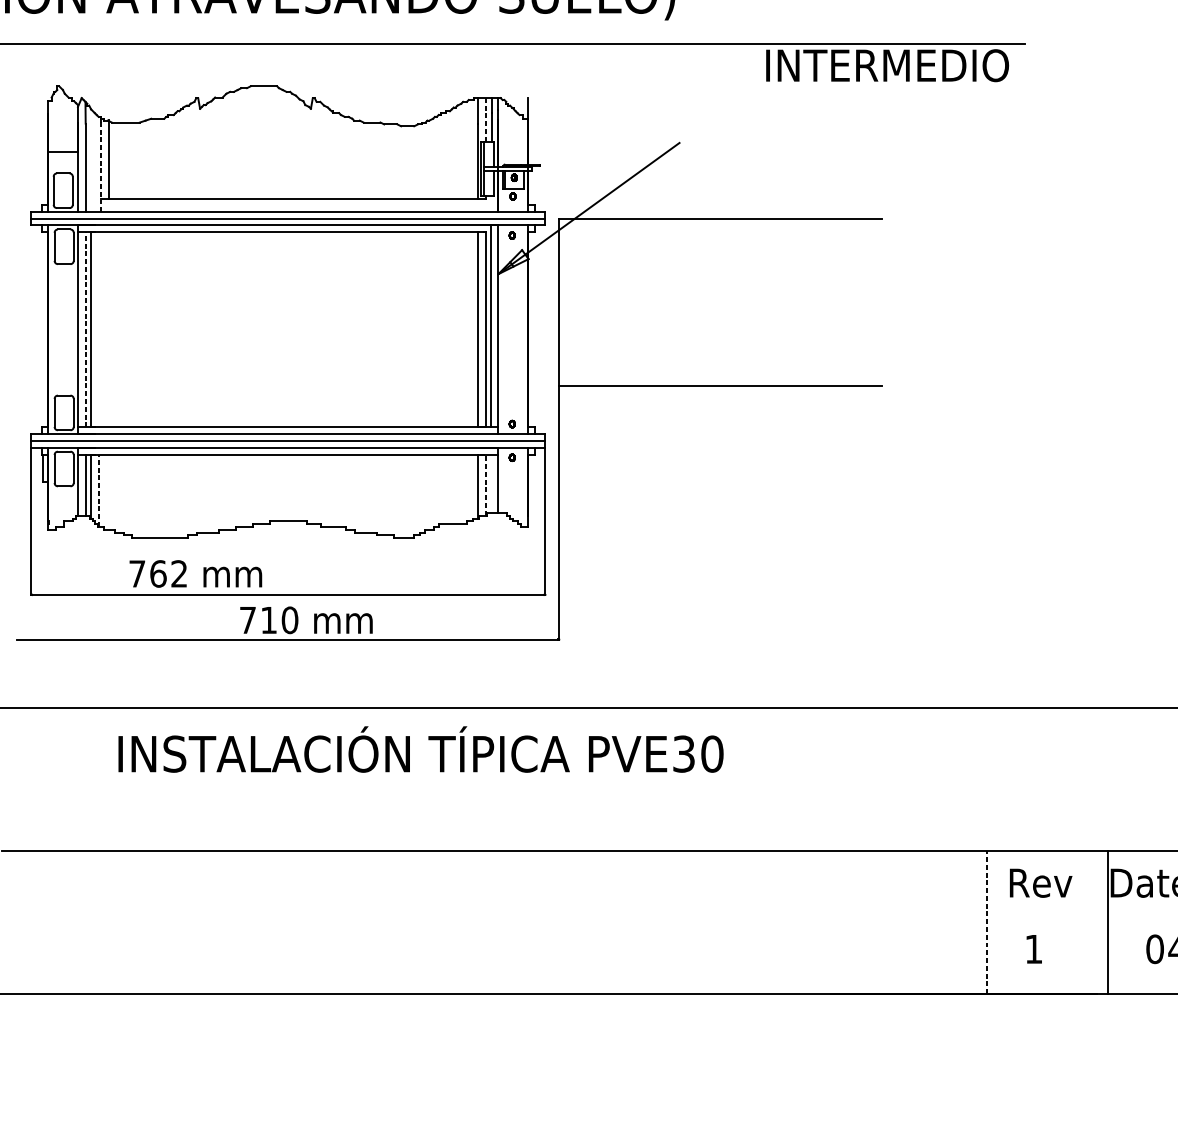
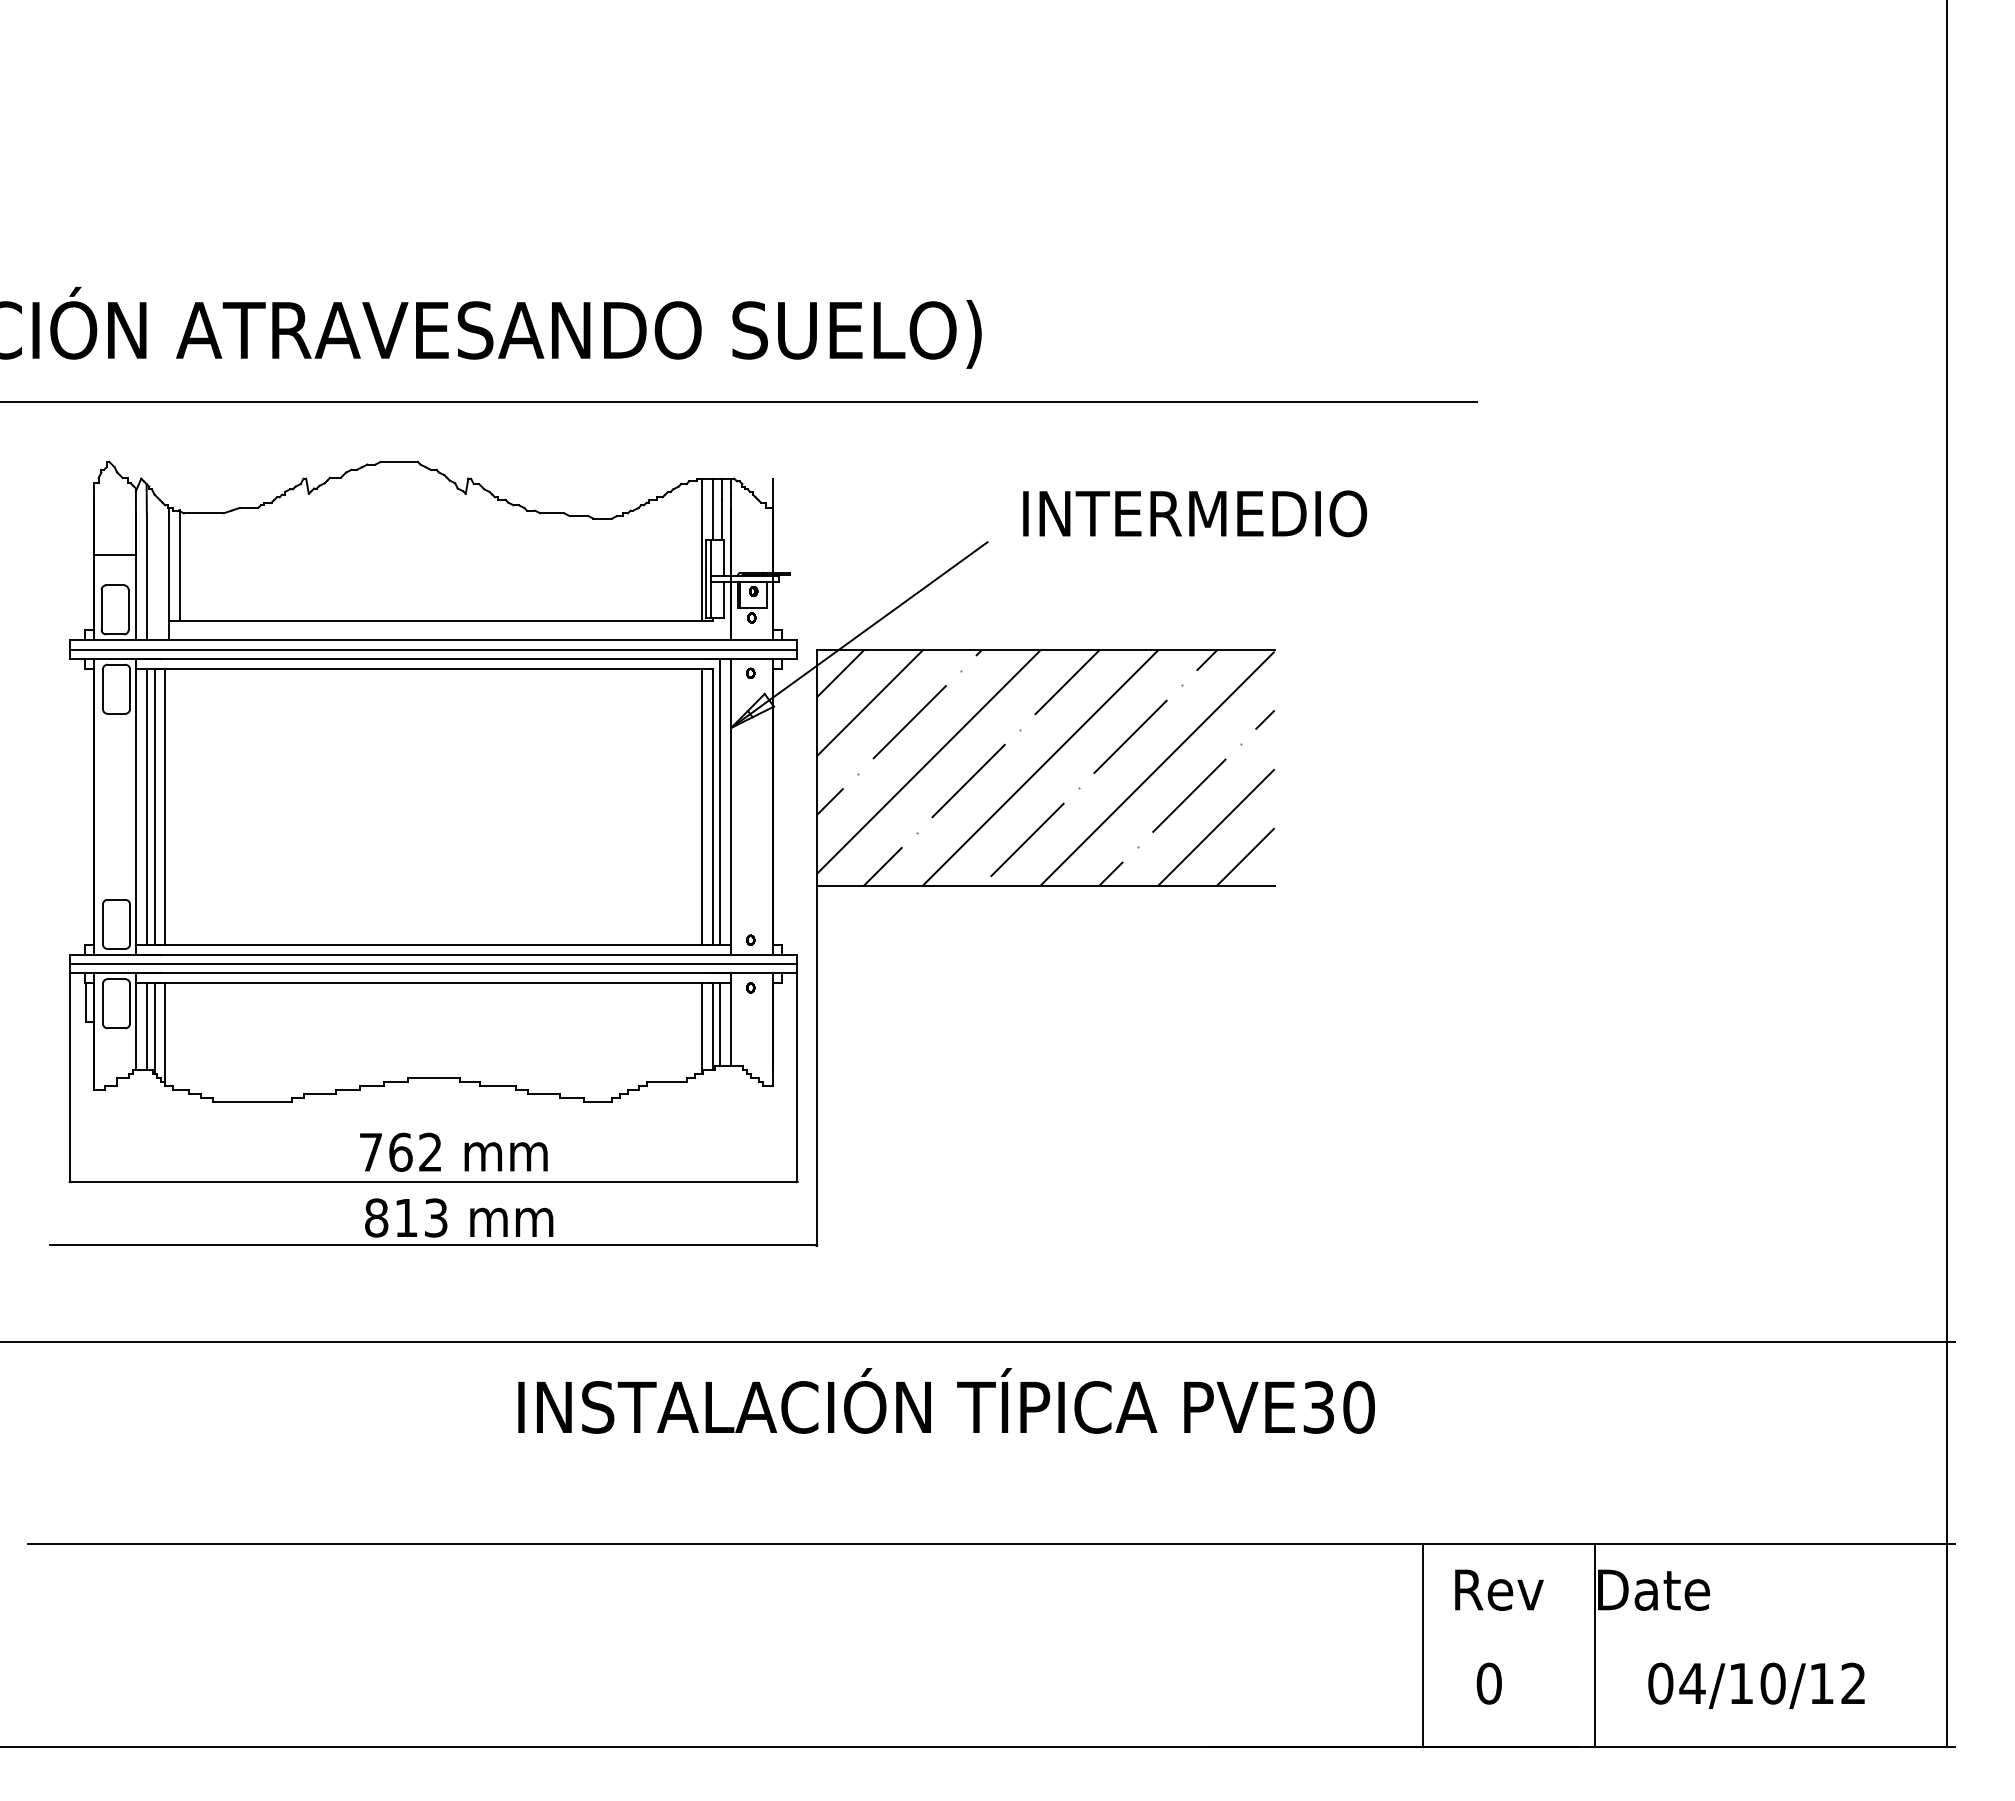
text: (887, 65) -> (1195, 513), moved
line: (485, 119) -> (712, 509), dashed -> solid
line: (100, 167) -> (168, 576), dashed -> solid
hatch: (720, 302) -> (1045, 767), added
line: (85, 329) -> (146, 806), dashed -> solid
line: (98, 329) -> (165, 806), added
line: (490, 483) -> (720, 1024), added
line: (485, 485) -> (712, 1026), dashed -> solid
line: (98, 490) -> (165, 1034), dashed -> solid
text: (195, 573) -> (453, 1151), moved
text: (269, 619) -> (406, 1217), 710 -> 813
text: (420, 749) -> (946, 1400), moved
line: (986, 922) -> (1422, 1645), dashed -> solid
text: (1033, 949) -> (1488, 1683), 1 -> 0

